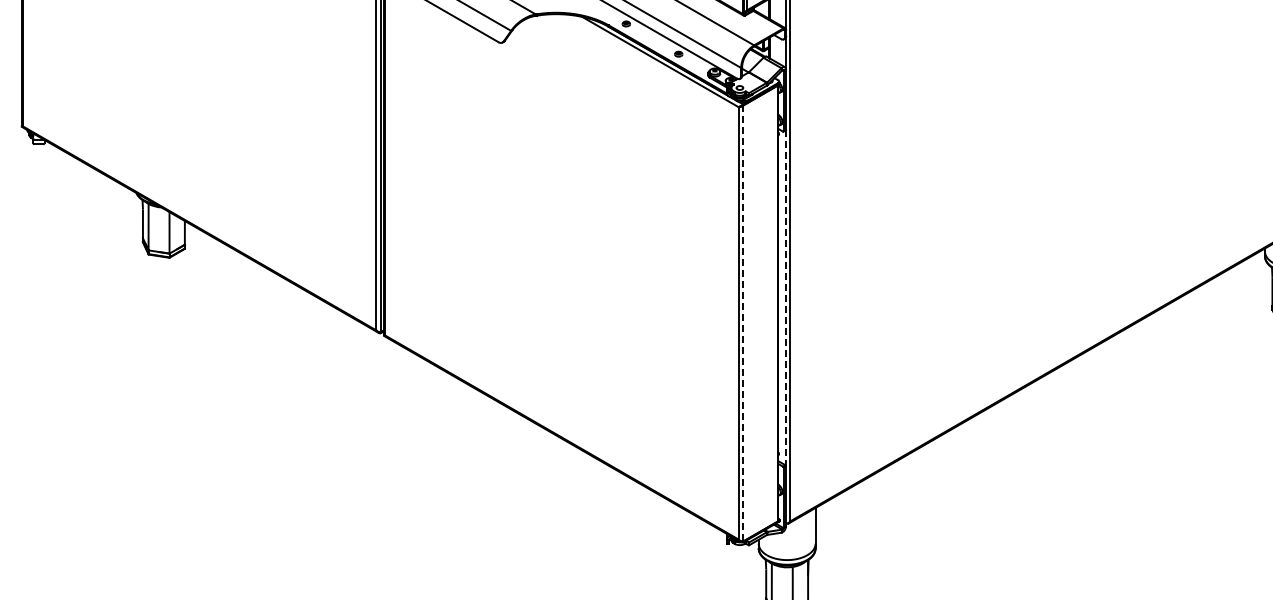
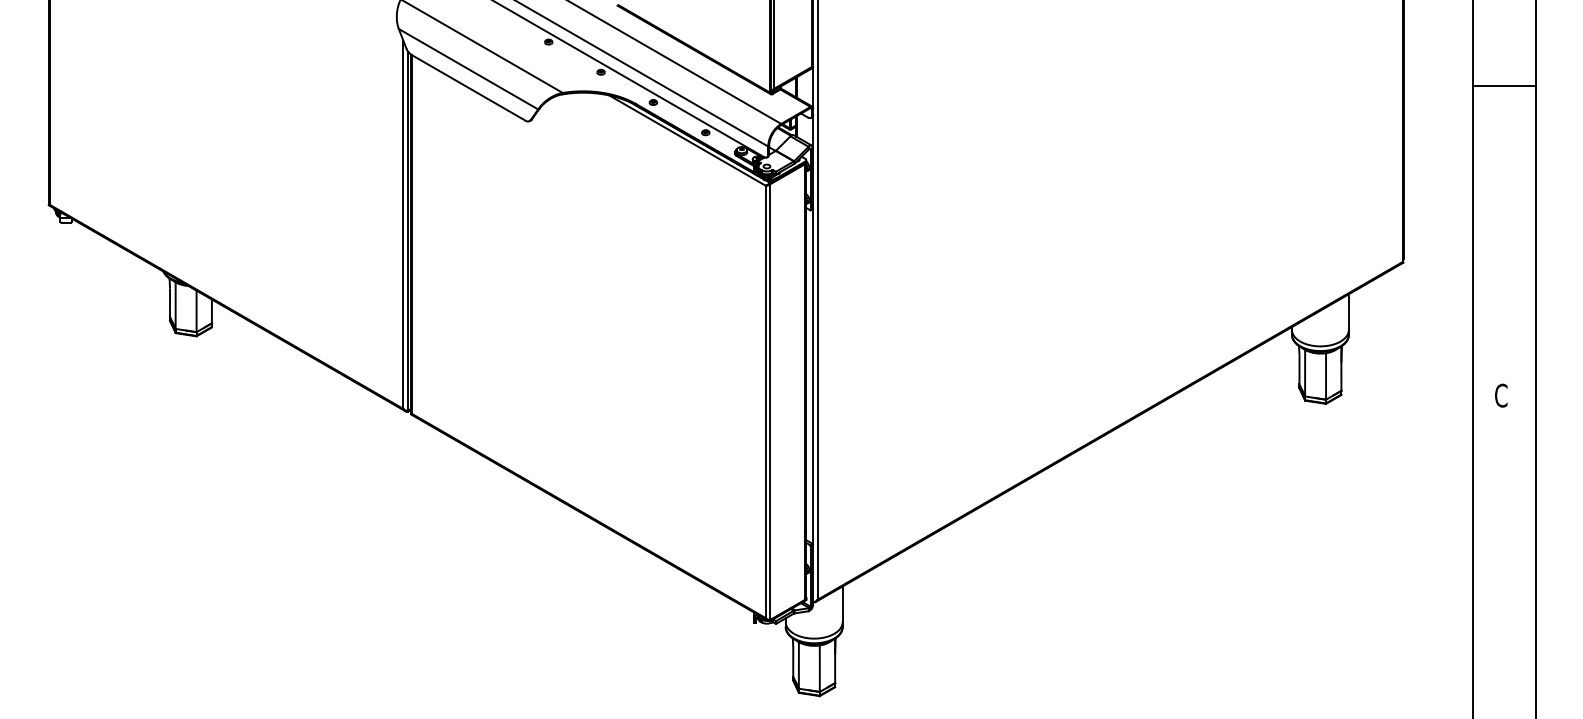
line: (785, 297) -> (812, 376), dashed -> solid
line: (743, 322) -> (770, 401), dashed -> solid

